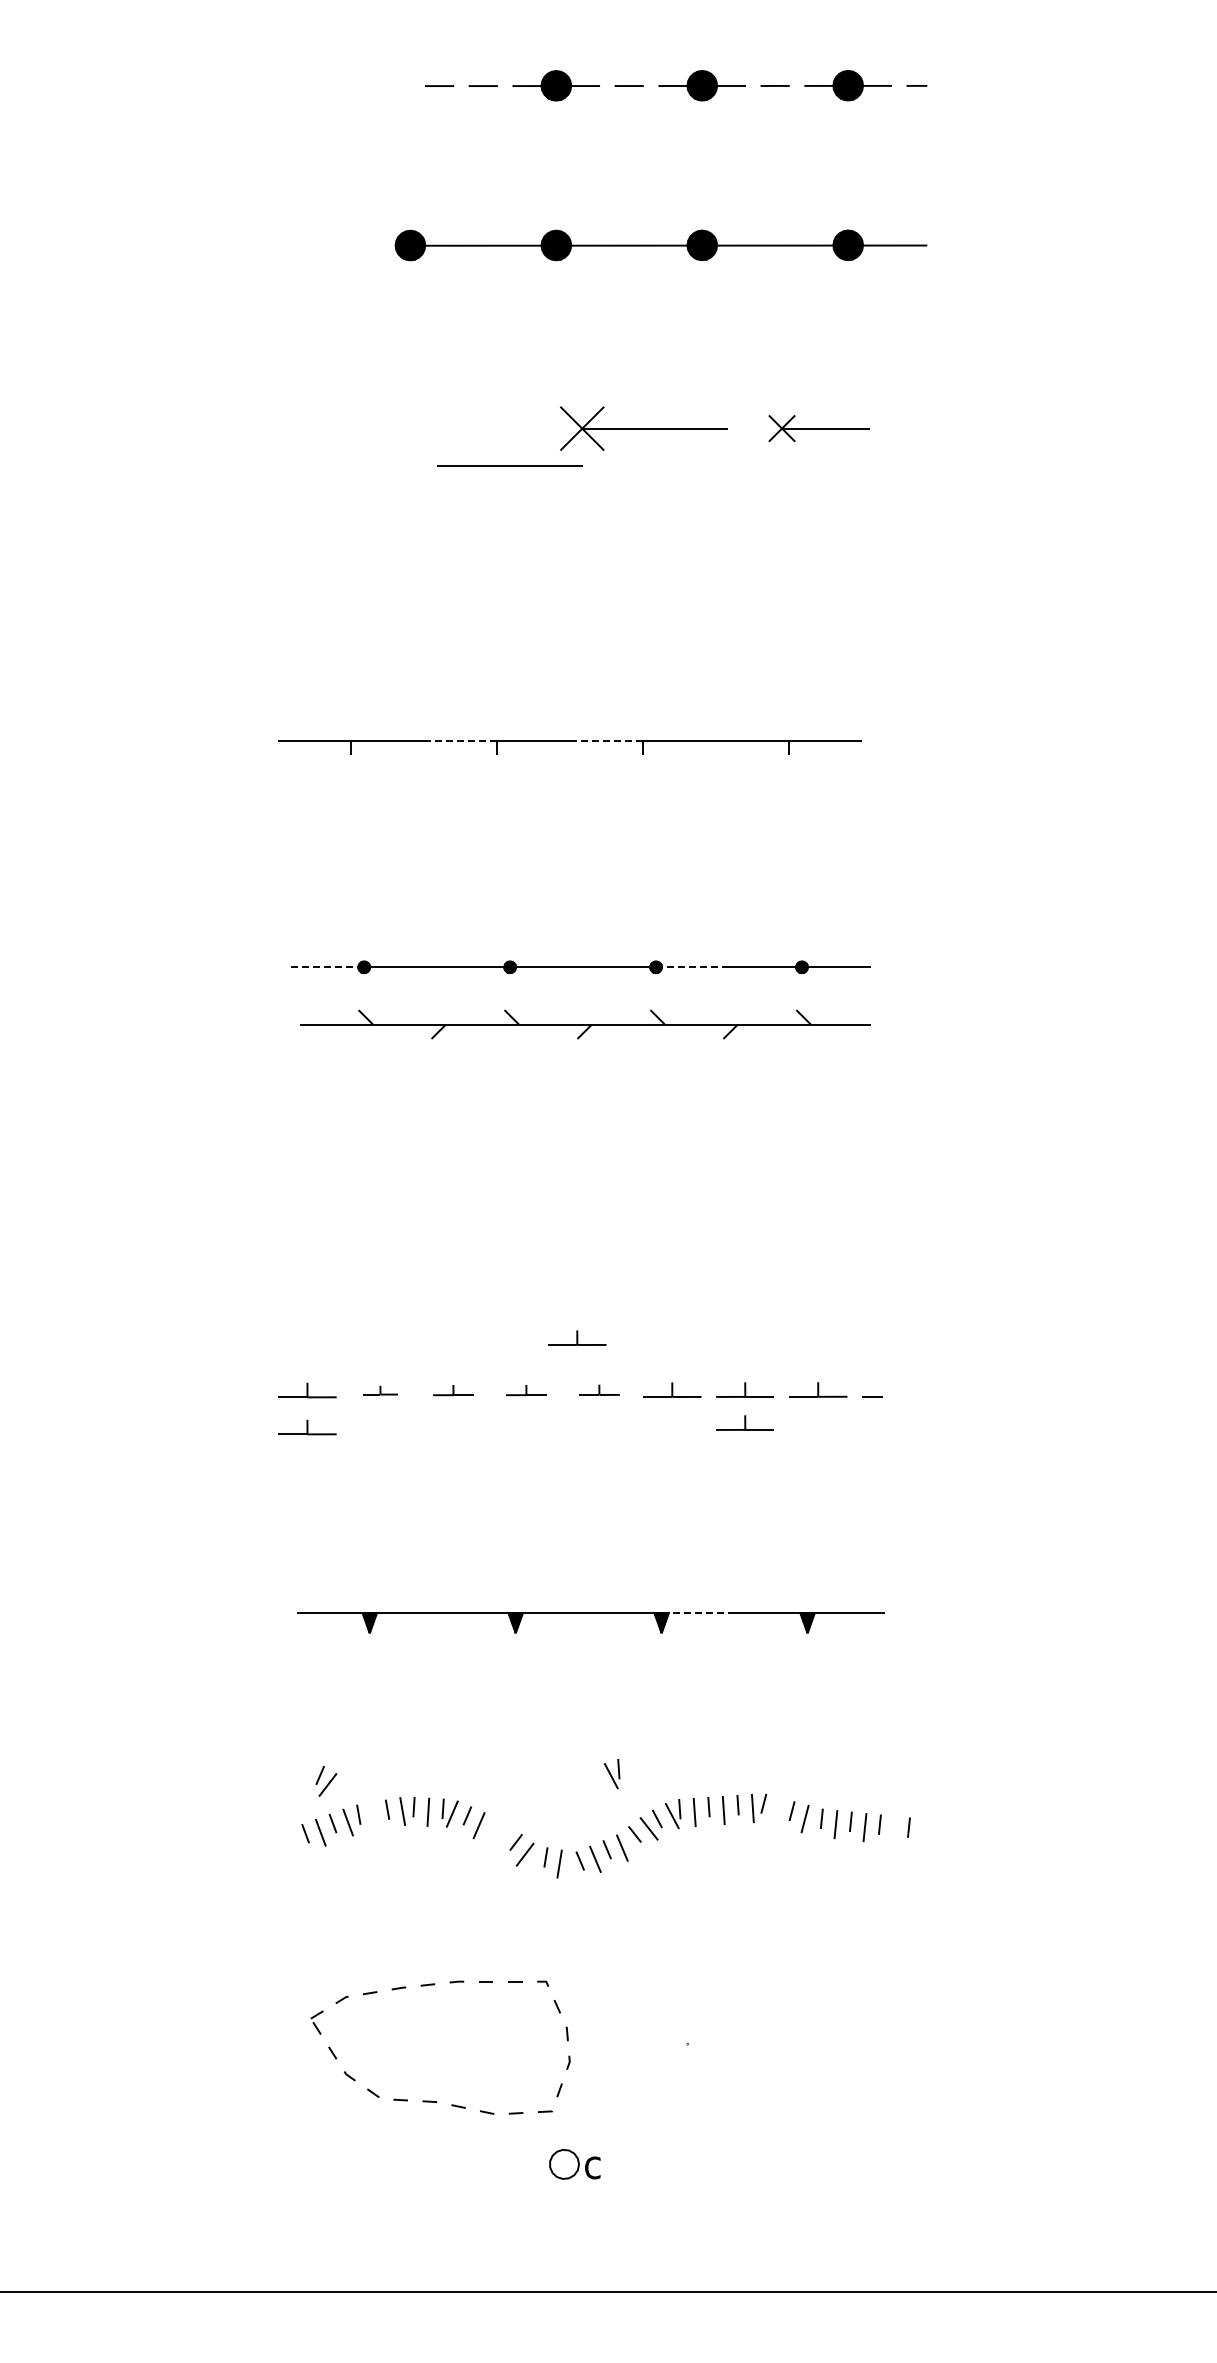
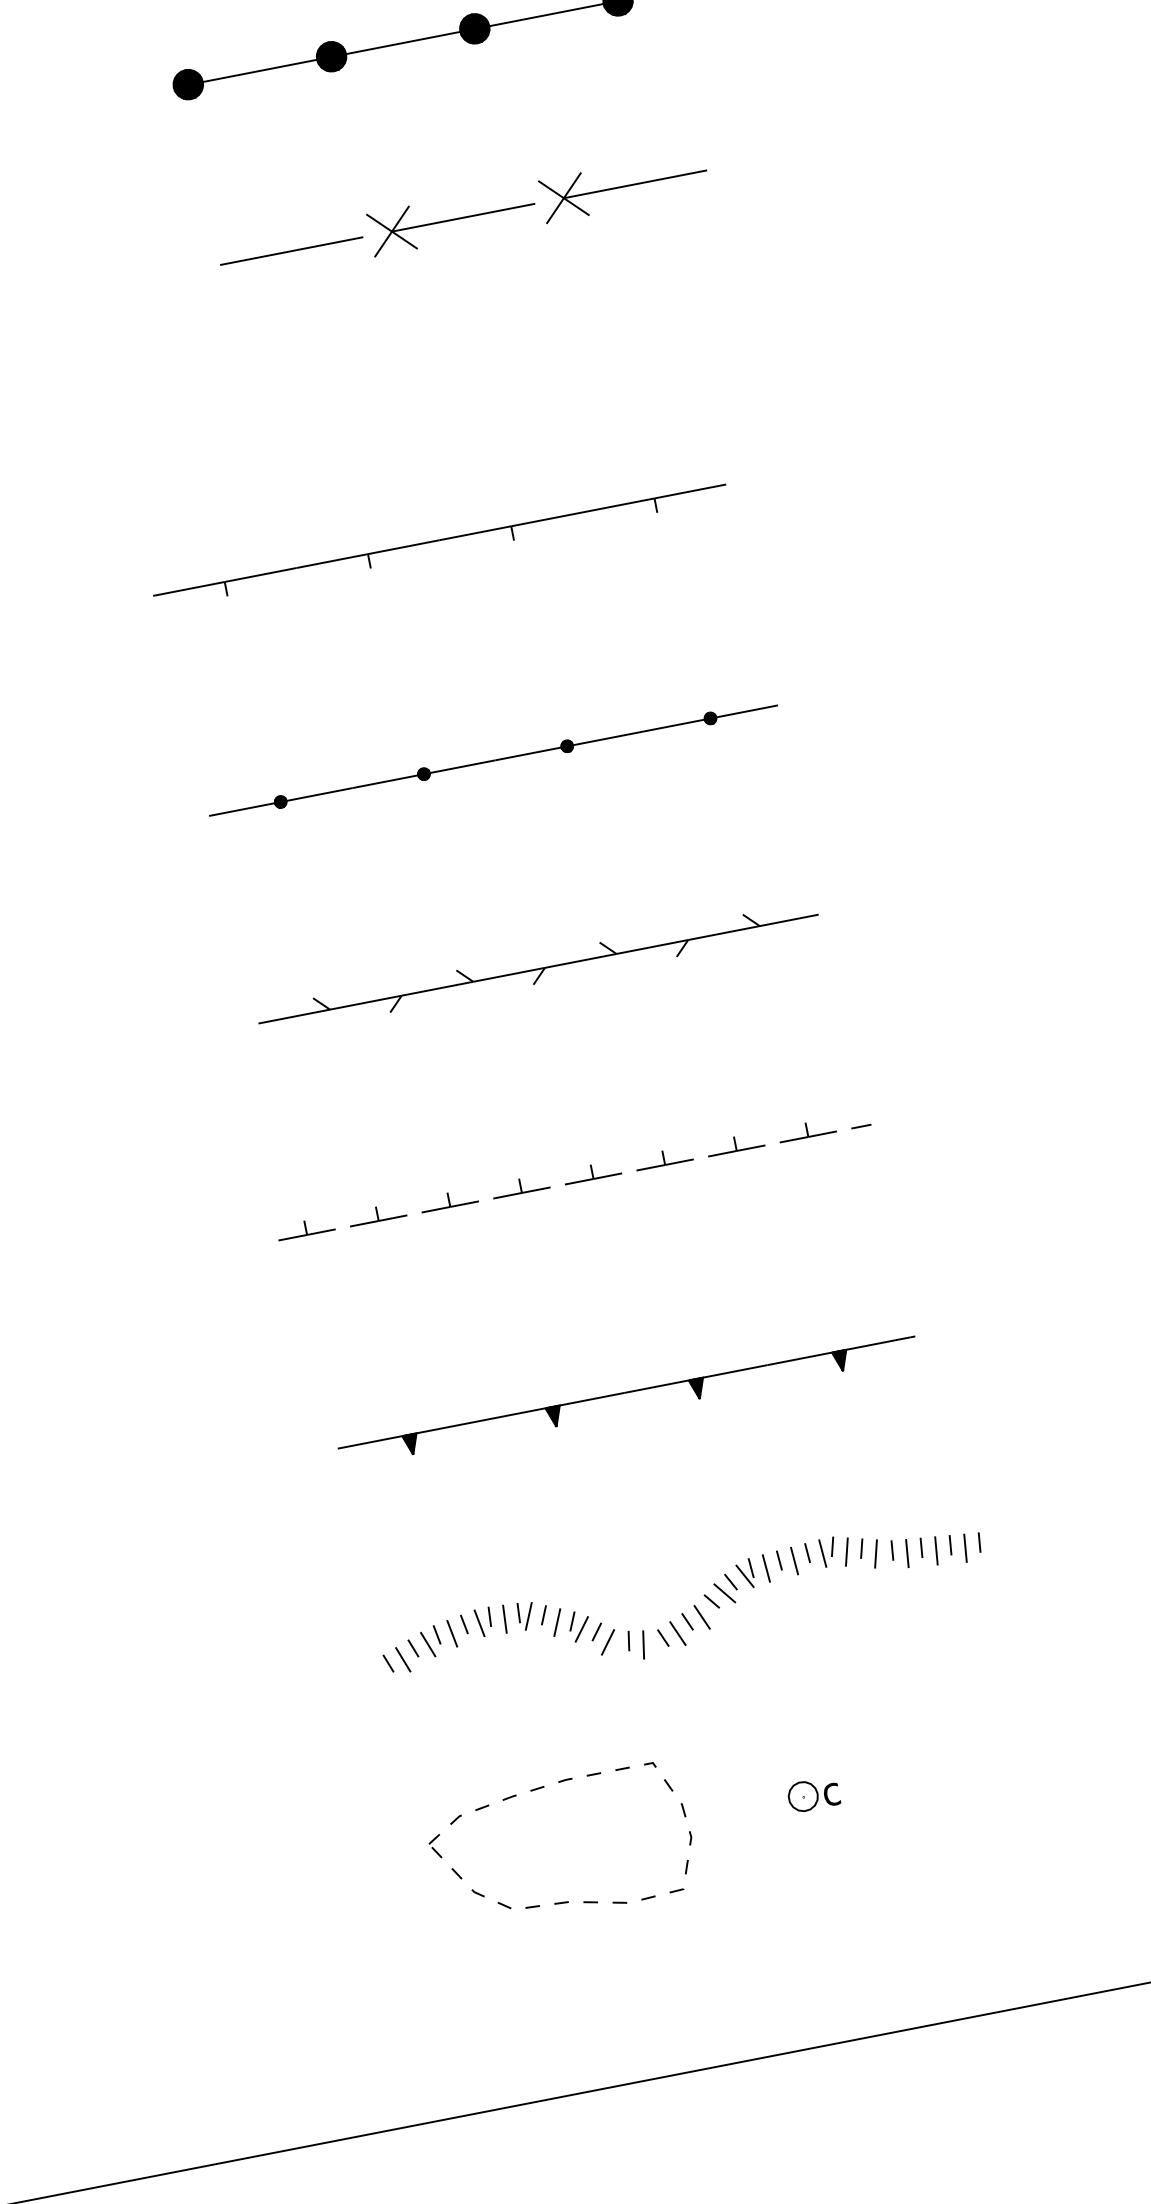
part: (818, 428) -> (623, 186), size x1.67
line: (509, 465) -> (291, 251), moved
line: (461, 740) -> (332, 560), dashed -> solid
line: (607, 740) -> (476, 532), dashed -> solid
line: (328, 967) -> (245, 808), dashed -> solid
line: (693, 967) -> (603, 739), dashed -> solid
part: (585, 1024) -> (538, 969), moved
part: (577, 1337) -> (560, 1124), removed
part: (599, 1389) -> (592, 1171), size x1.43
part: (380, 1390) -> (377, 1214), size x1.67
part: (453, 1390) -> (449, 1200), size x1.43
part: (526, 1390) -> (520, 1186), size x1.43
part: (744, 1422) -> (740, 1176), removed
part: (307, 1427) -> (312, 1264), removed
line: (698, 1613) -> (732, 1372), dashed -> solid
part: (611, 1774) -> (677, 1547), removed
part: (326, 1781) -> (579, 1626), moved
line: (776, 1811) -> (846, 1551), added
line: (373, 1816) -> (451, 1633), added
line: (893, 1830) -> (964, 1548), added
part: (574, 2164) -> (813, 1794), moved

